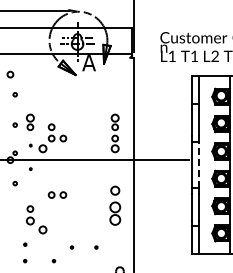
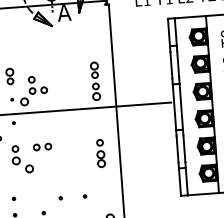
line: (198, 165) -> (180, 107), dashed -> solid
part: (114, 205) -> (100, 153), size x0.71
part: (36, 219) -> (22, 158), moved

